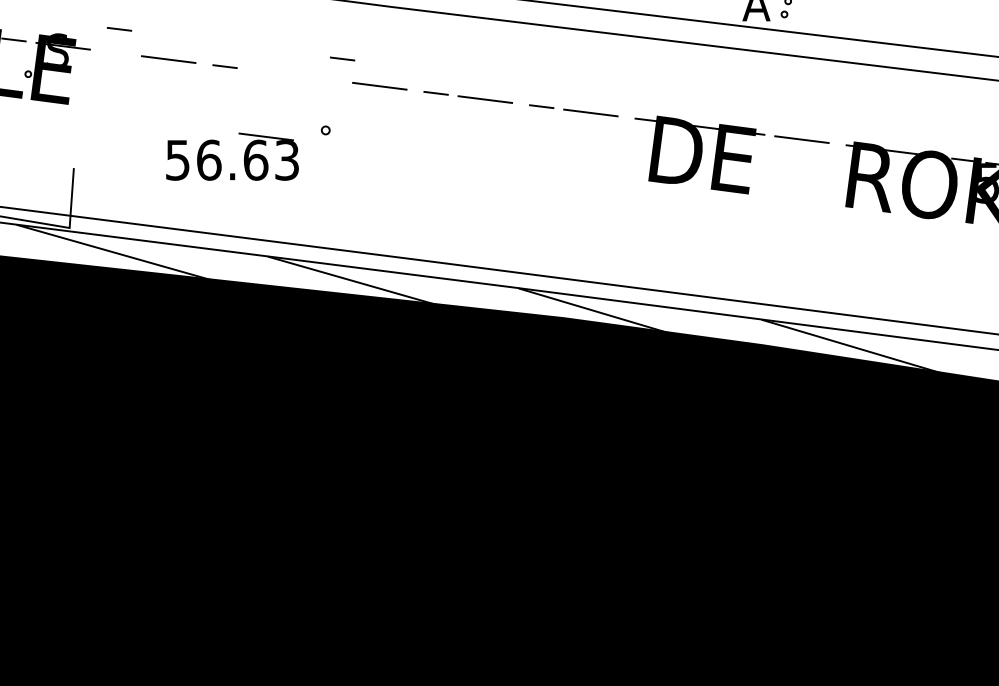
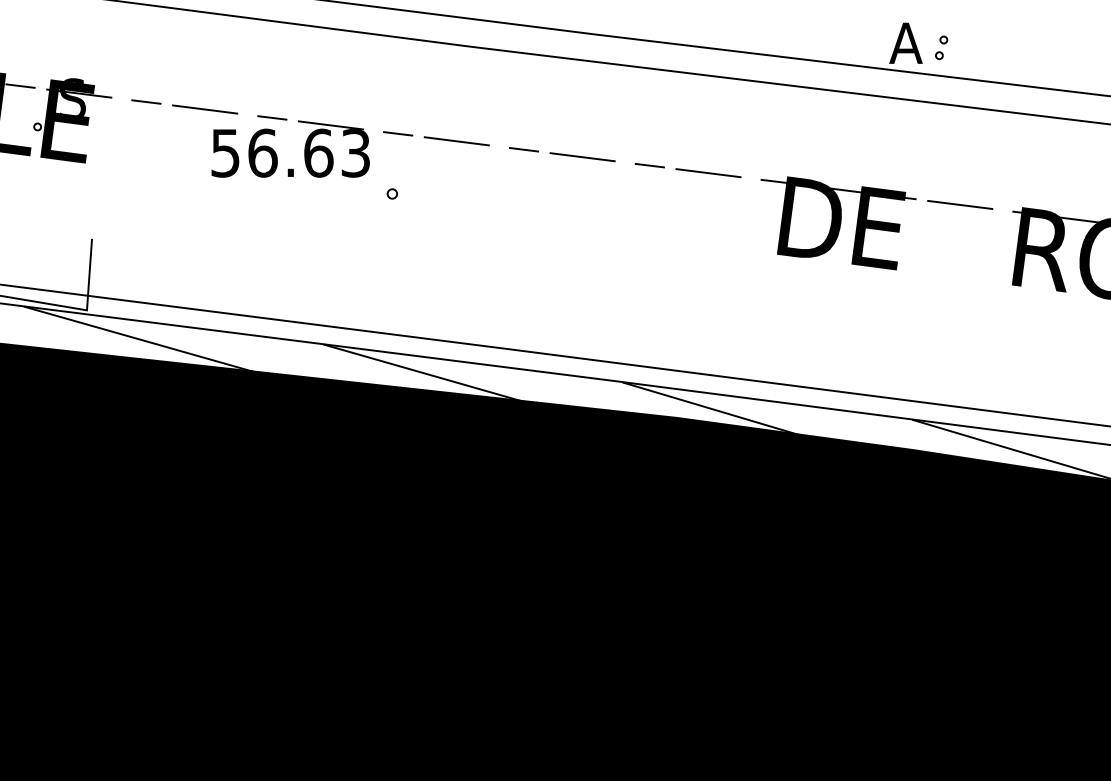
line: (119, 29) -> (146, 102), moved
line: (342, 58) -> (398, 133), moved
part: (244, 156) -> (305, 148), moved

